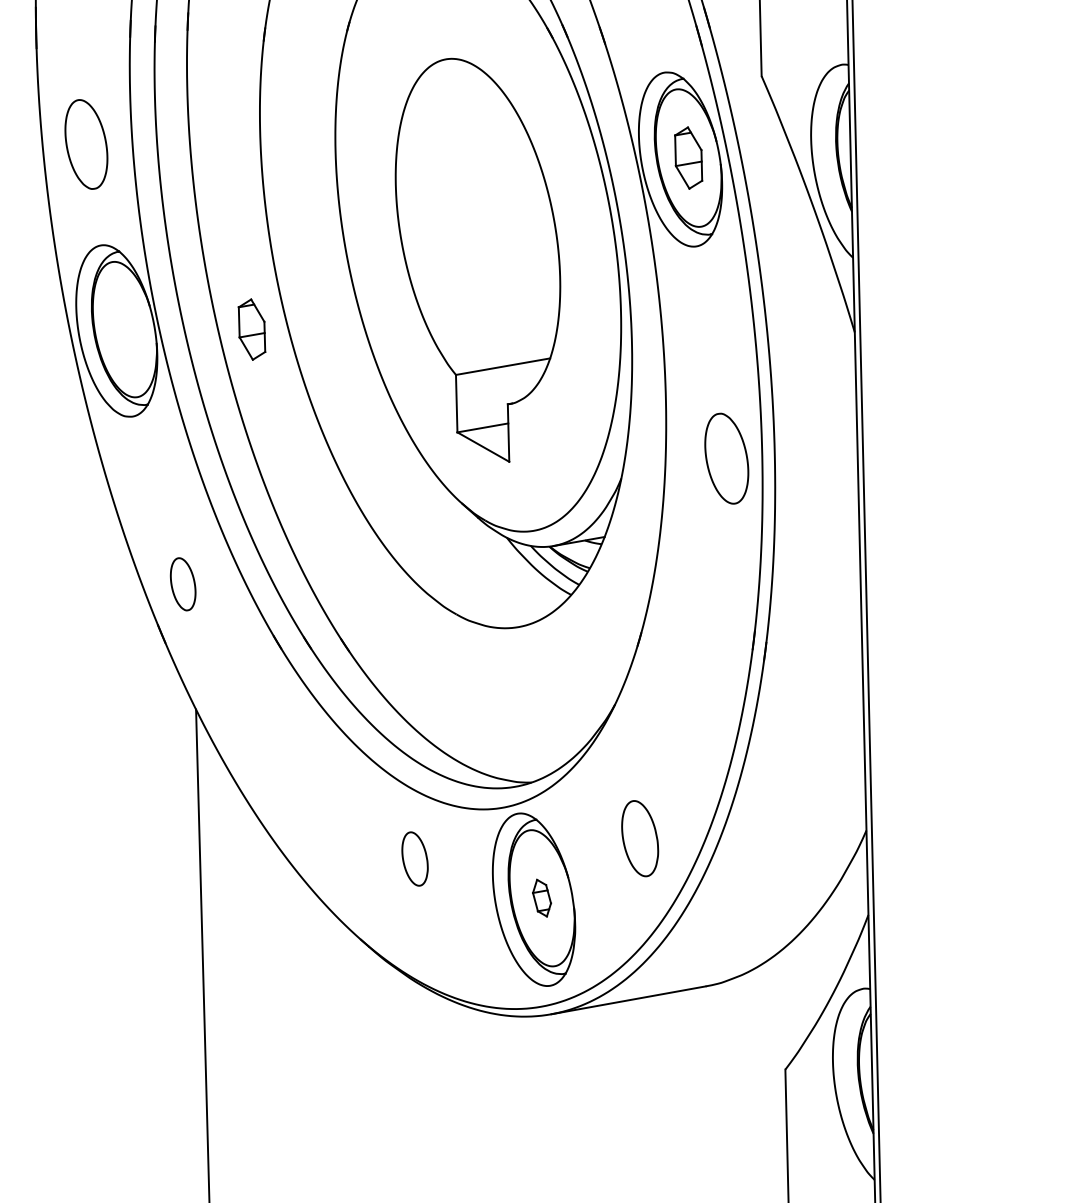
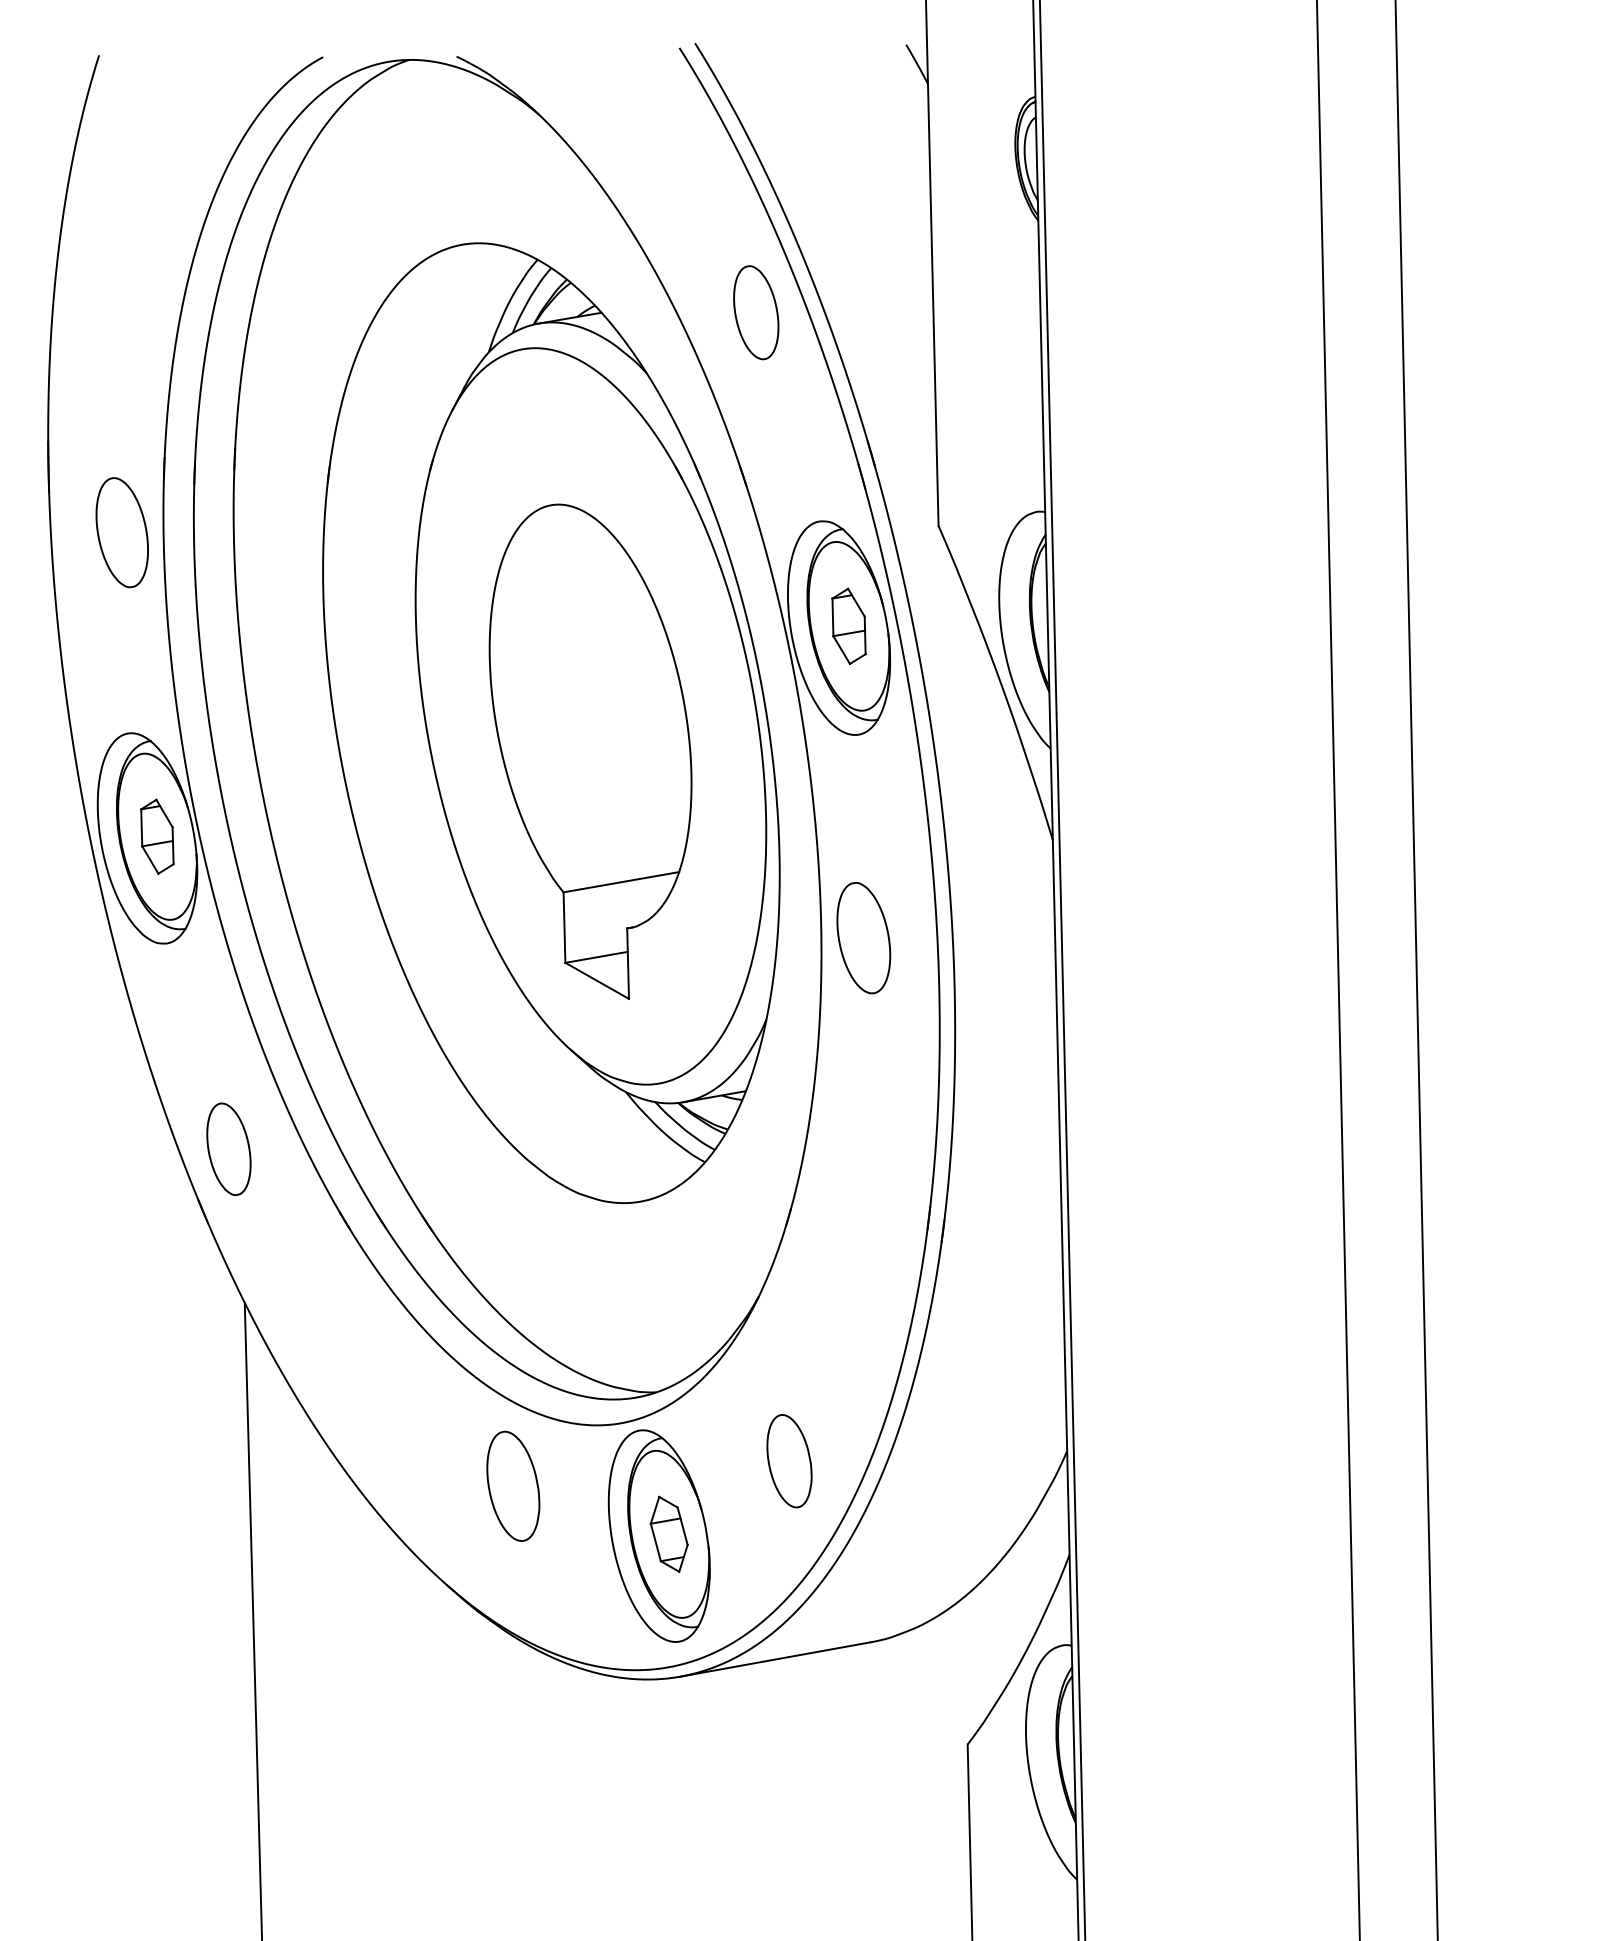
part: (85, 144) -> (121, 532), moved
part: (252, 329) -> (157, 836), moved
part: (726, 459) -> (863, 938), moved
part: (182, 583) -> (228, 1148), size x1.43
part: (415, 858) -> (513, 1485), size x1.67
part: (541, 897) -> (668, 1533), size x1.67

